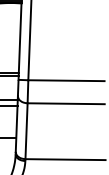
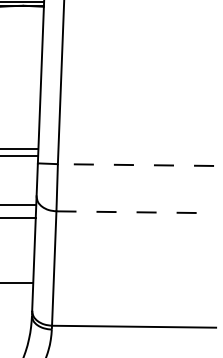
line: (65, 80) -> (134, 164), solid -> dashed
line: (66, 103) -> (136, 211), solid -> dashed

